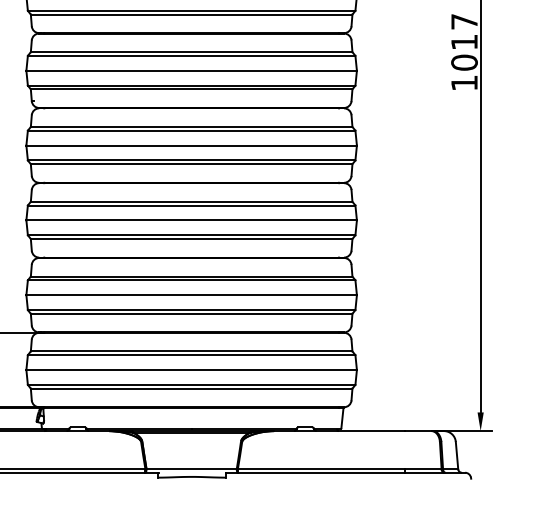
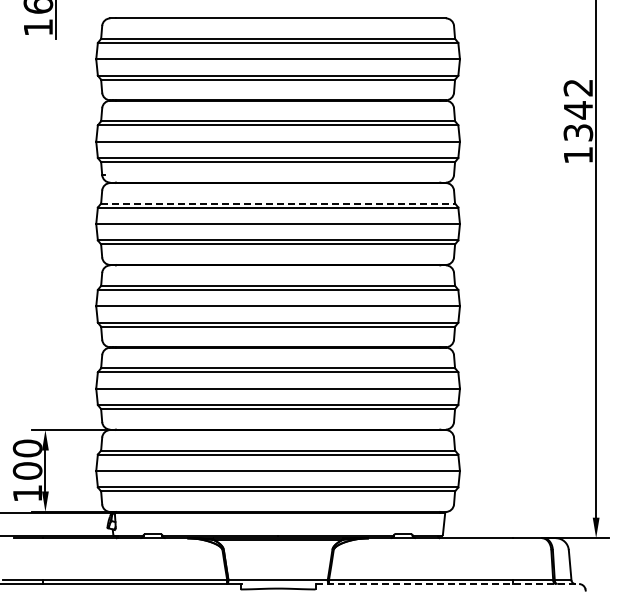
text: (464, 42) -> (578, 110), 1017 -> 1342
line: (192, 126) -> (278, 203), solid -> dashed
line: (345, 473) -> (447, 584), solid -> dashed

